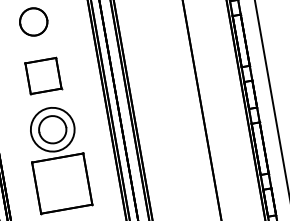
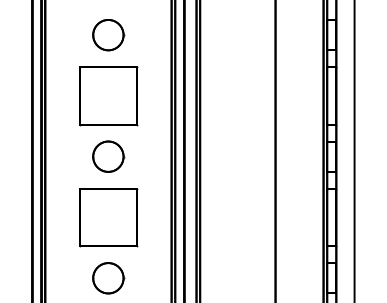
part: (43, 76) -> (108, 96), size x1.67
circle: (52, 129) -> (108, 156), size x0.62

